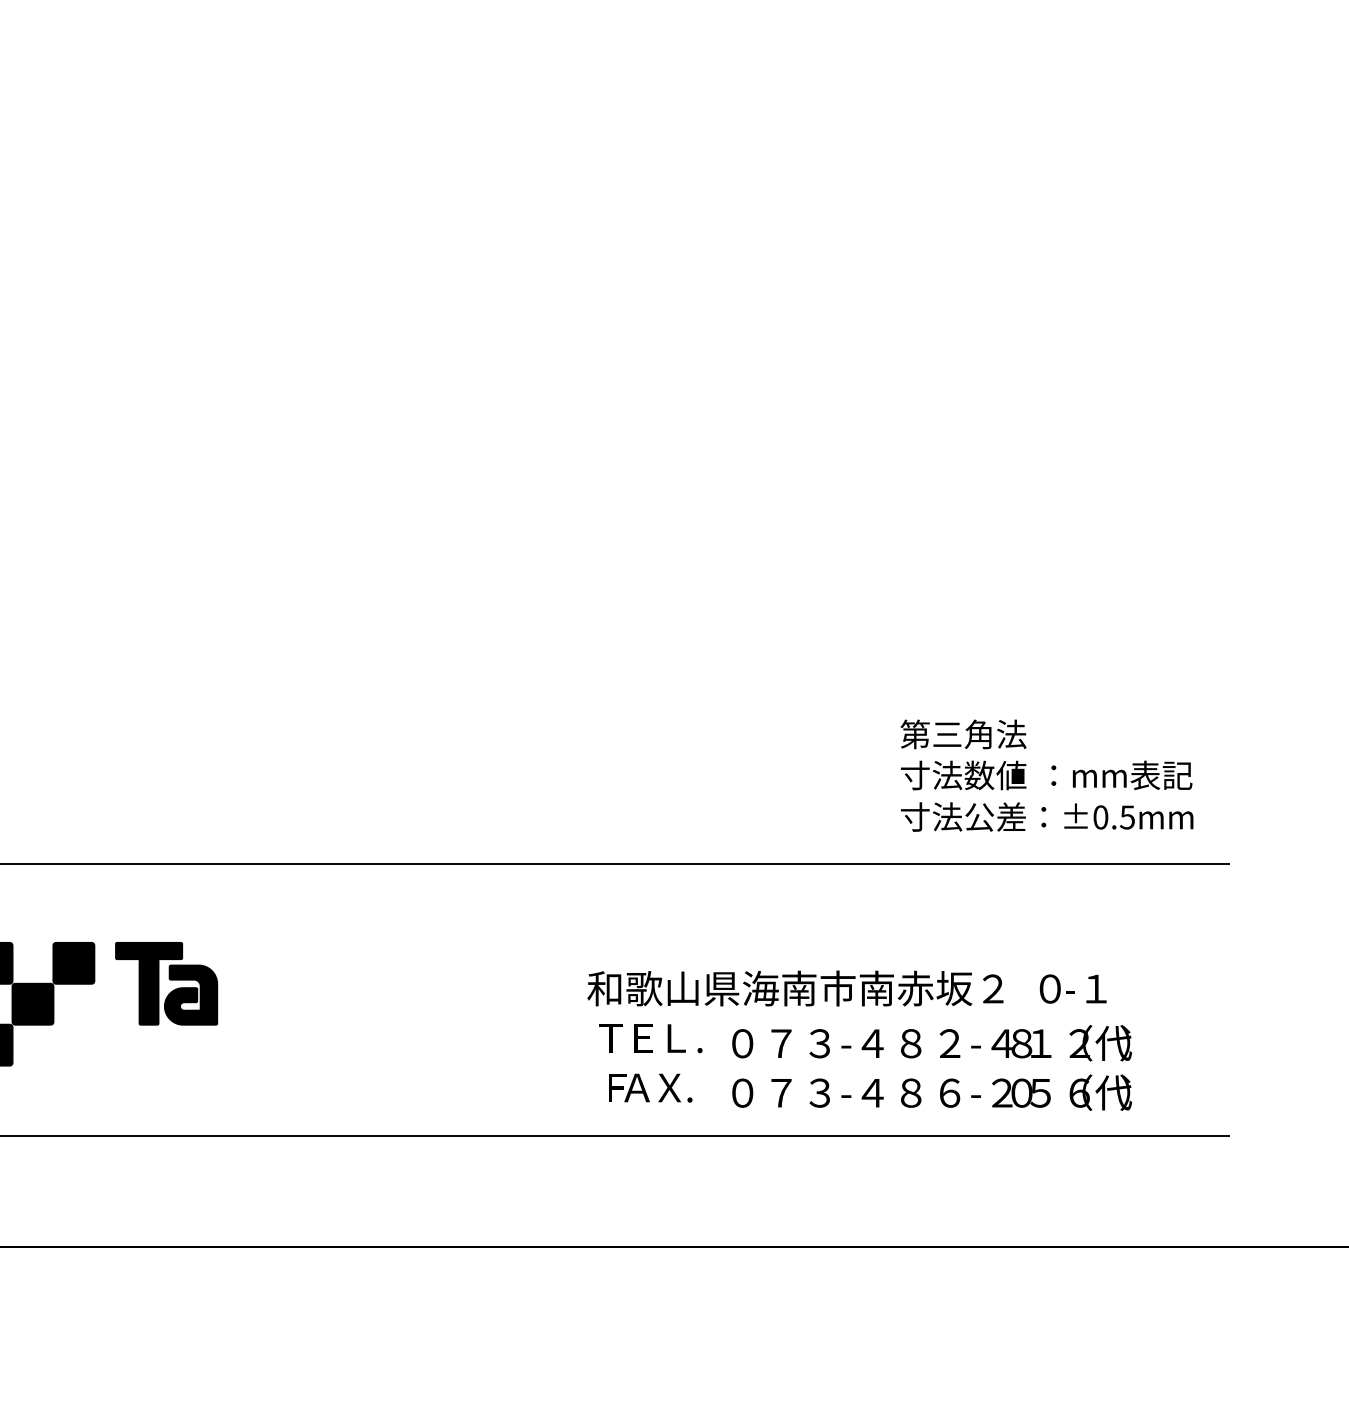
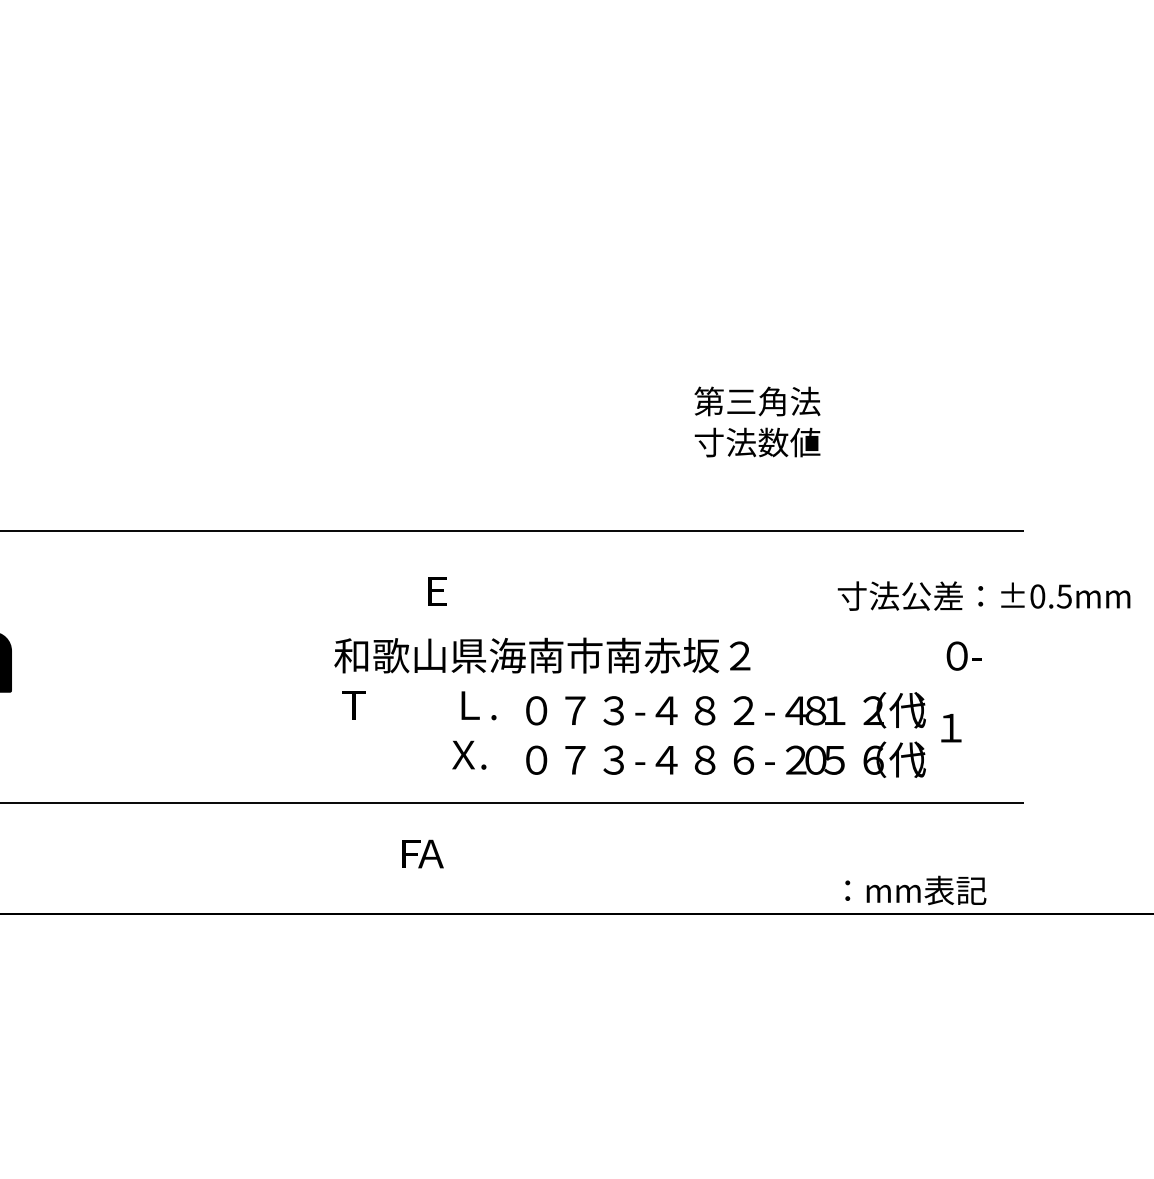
text: (1121, 774) -> (915, 889), moved
text: (1047, 816) -> (984, 595), moved
text: (795, 988) -> (542, 655), moved
text: (1056, 988) -> (963, 655), moved
text: (1096, 988) -> (951, 727), moved
text: (610, 1038) -> (353, 705), moved
text: (643, 1038) -> (437, 591), moved
text: (629, 1087) -> (423, 853), moved

